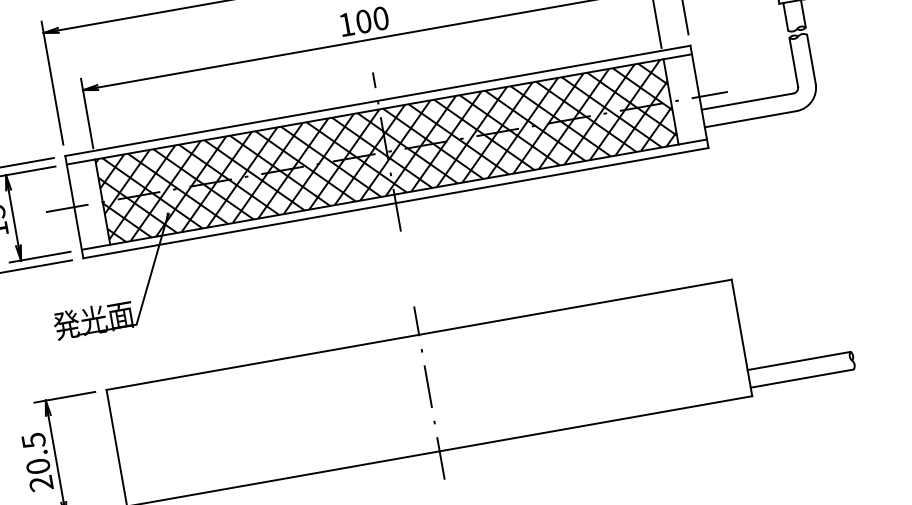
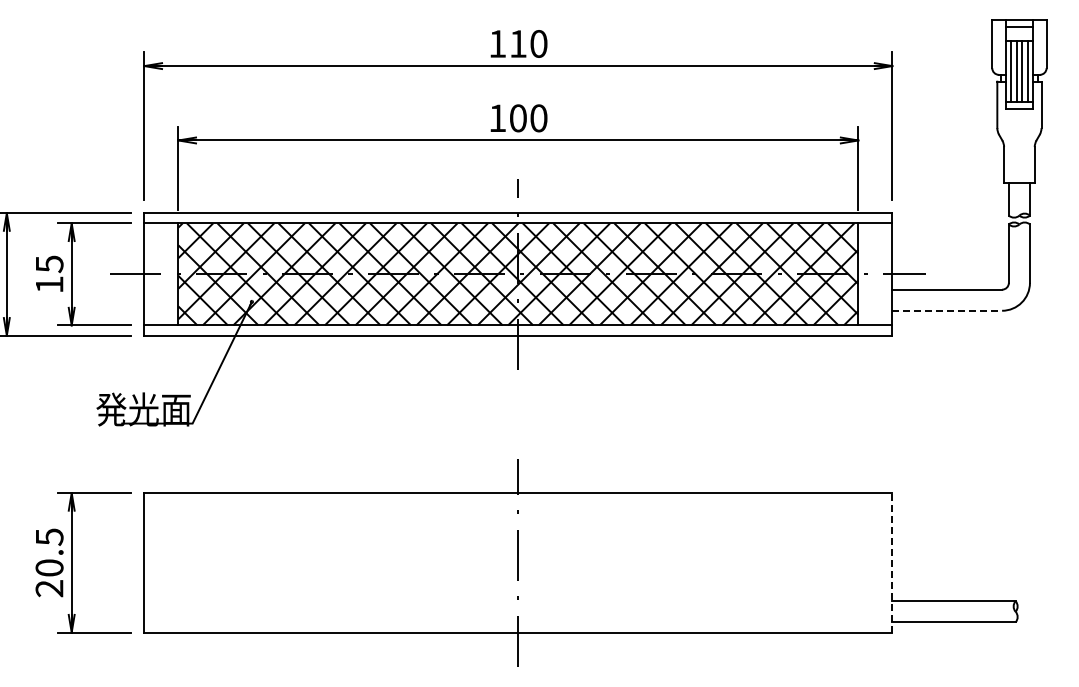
line: (750, 118) -> (947, 310), solid -> dashed
line: (742, 337) -> (892, 562), solid -> dashed

